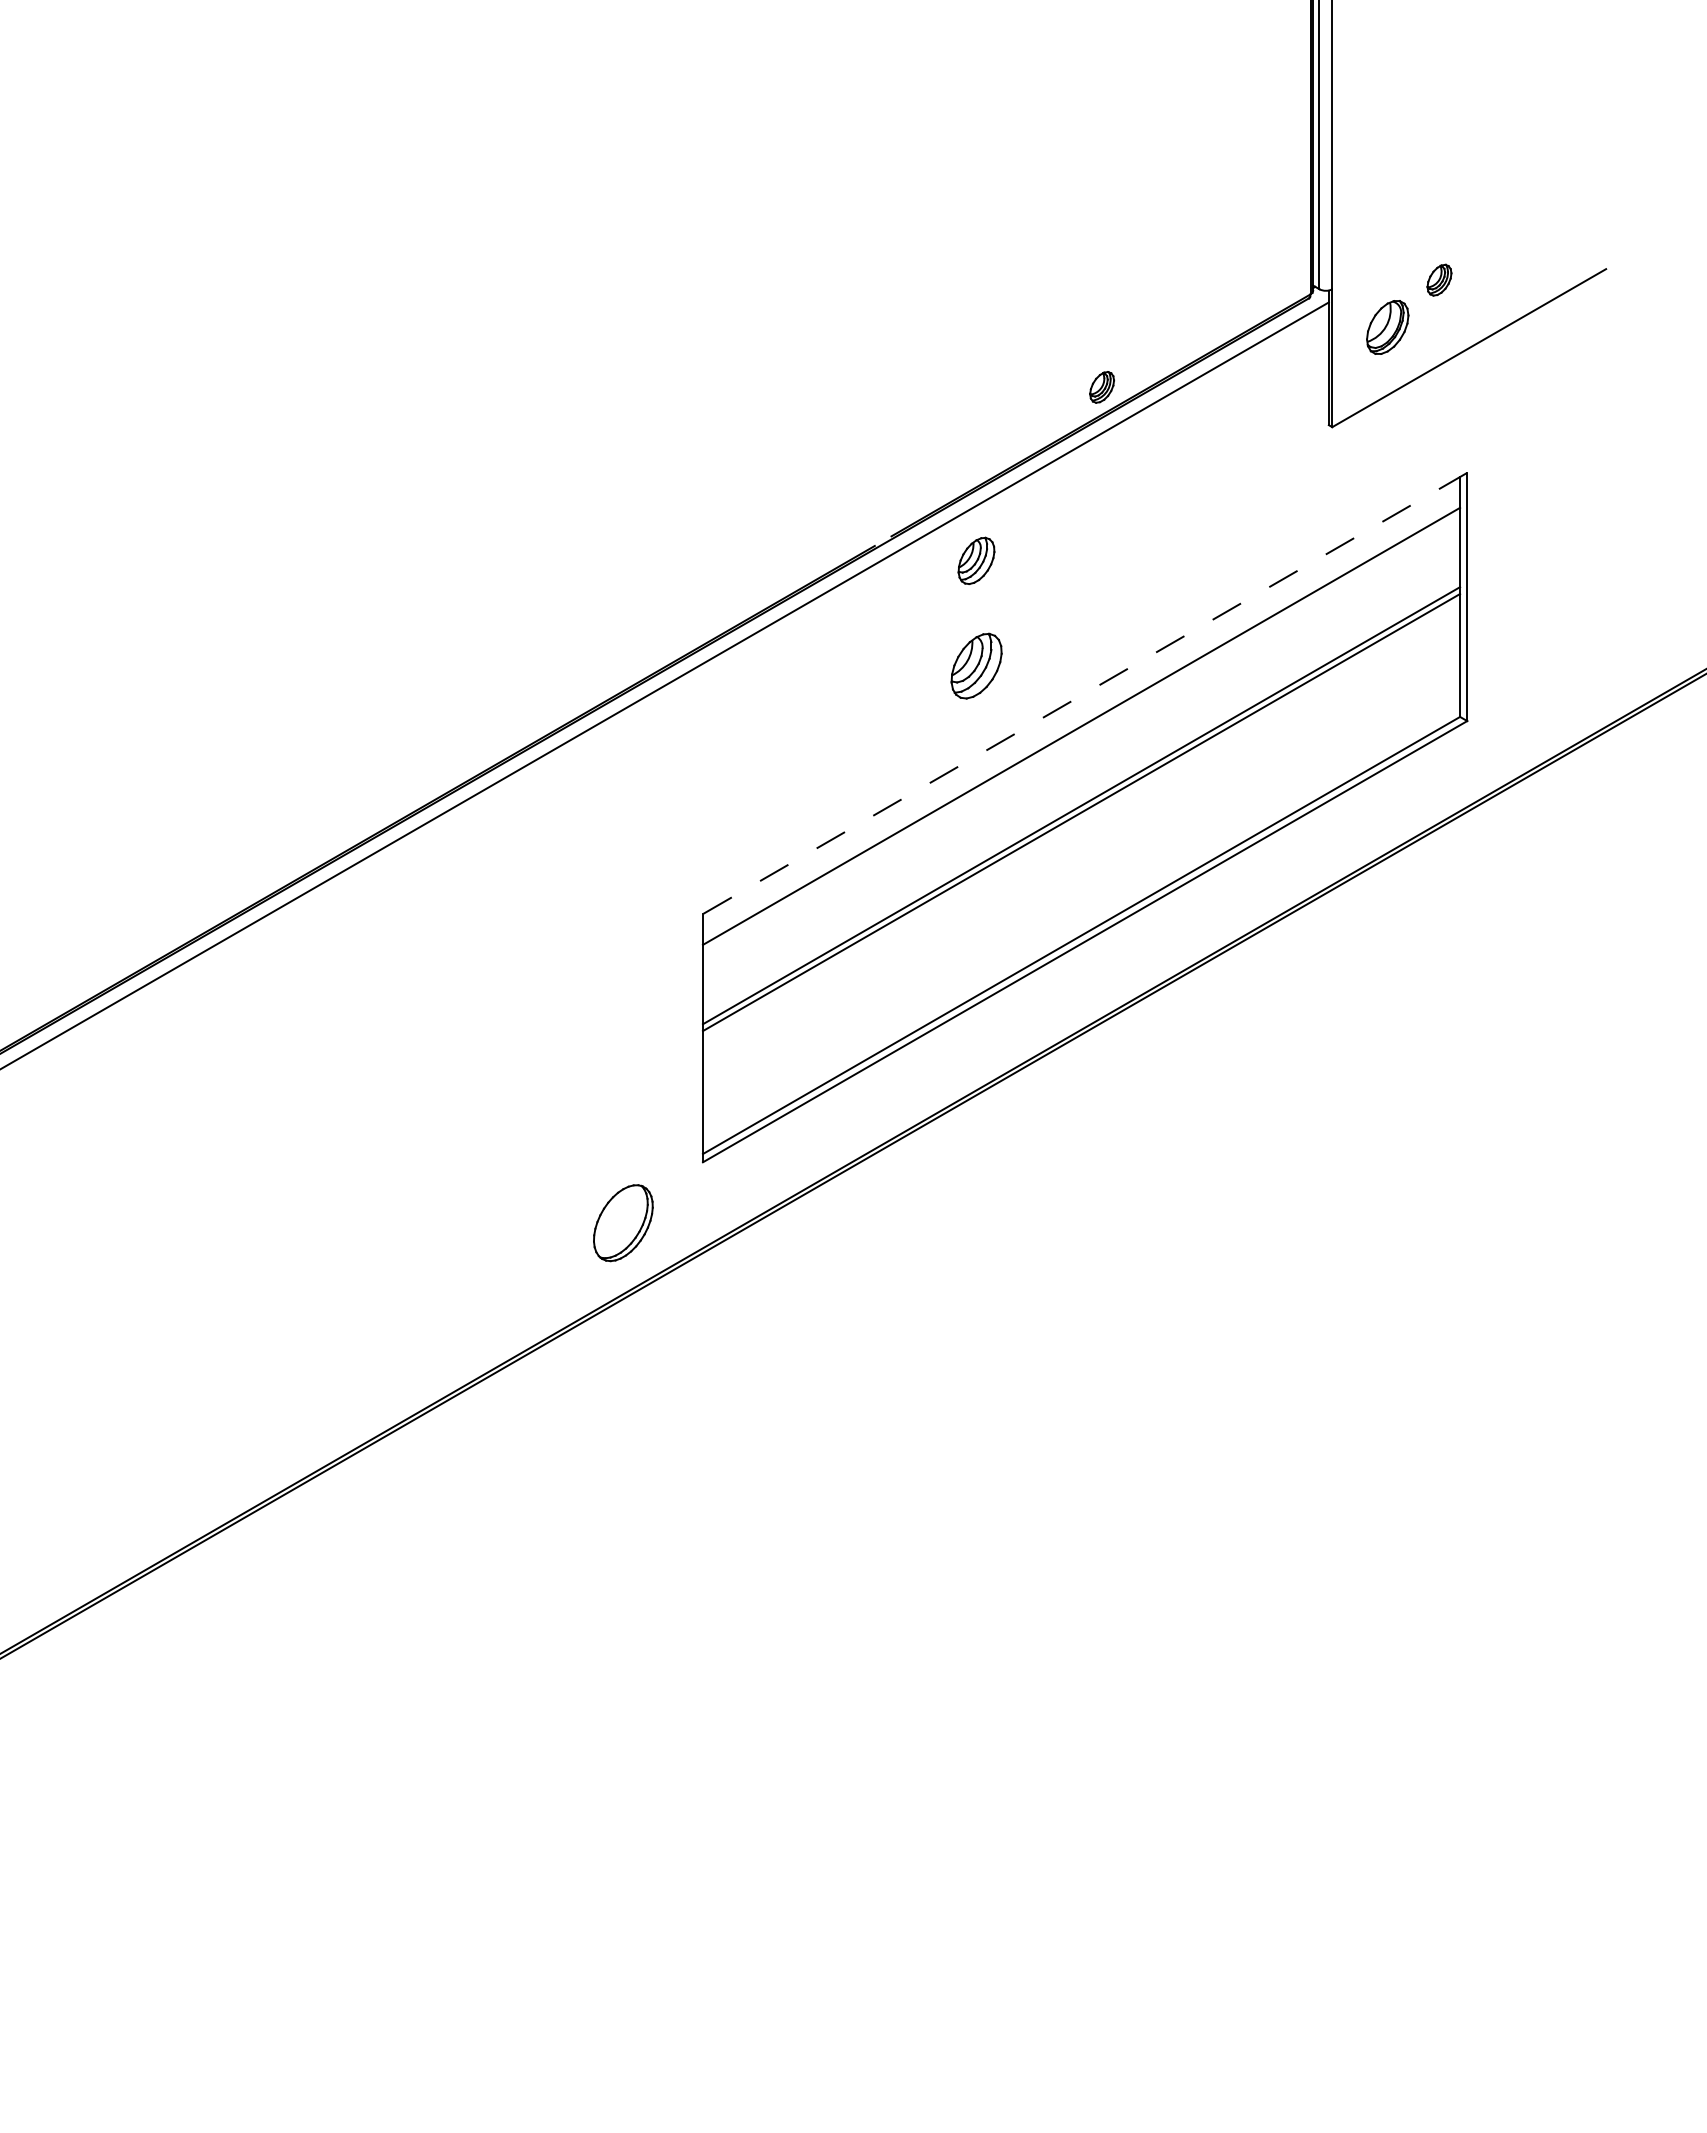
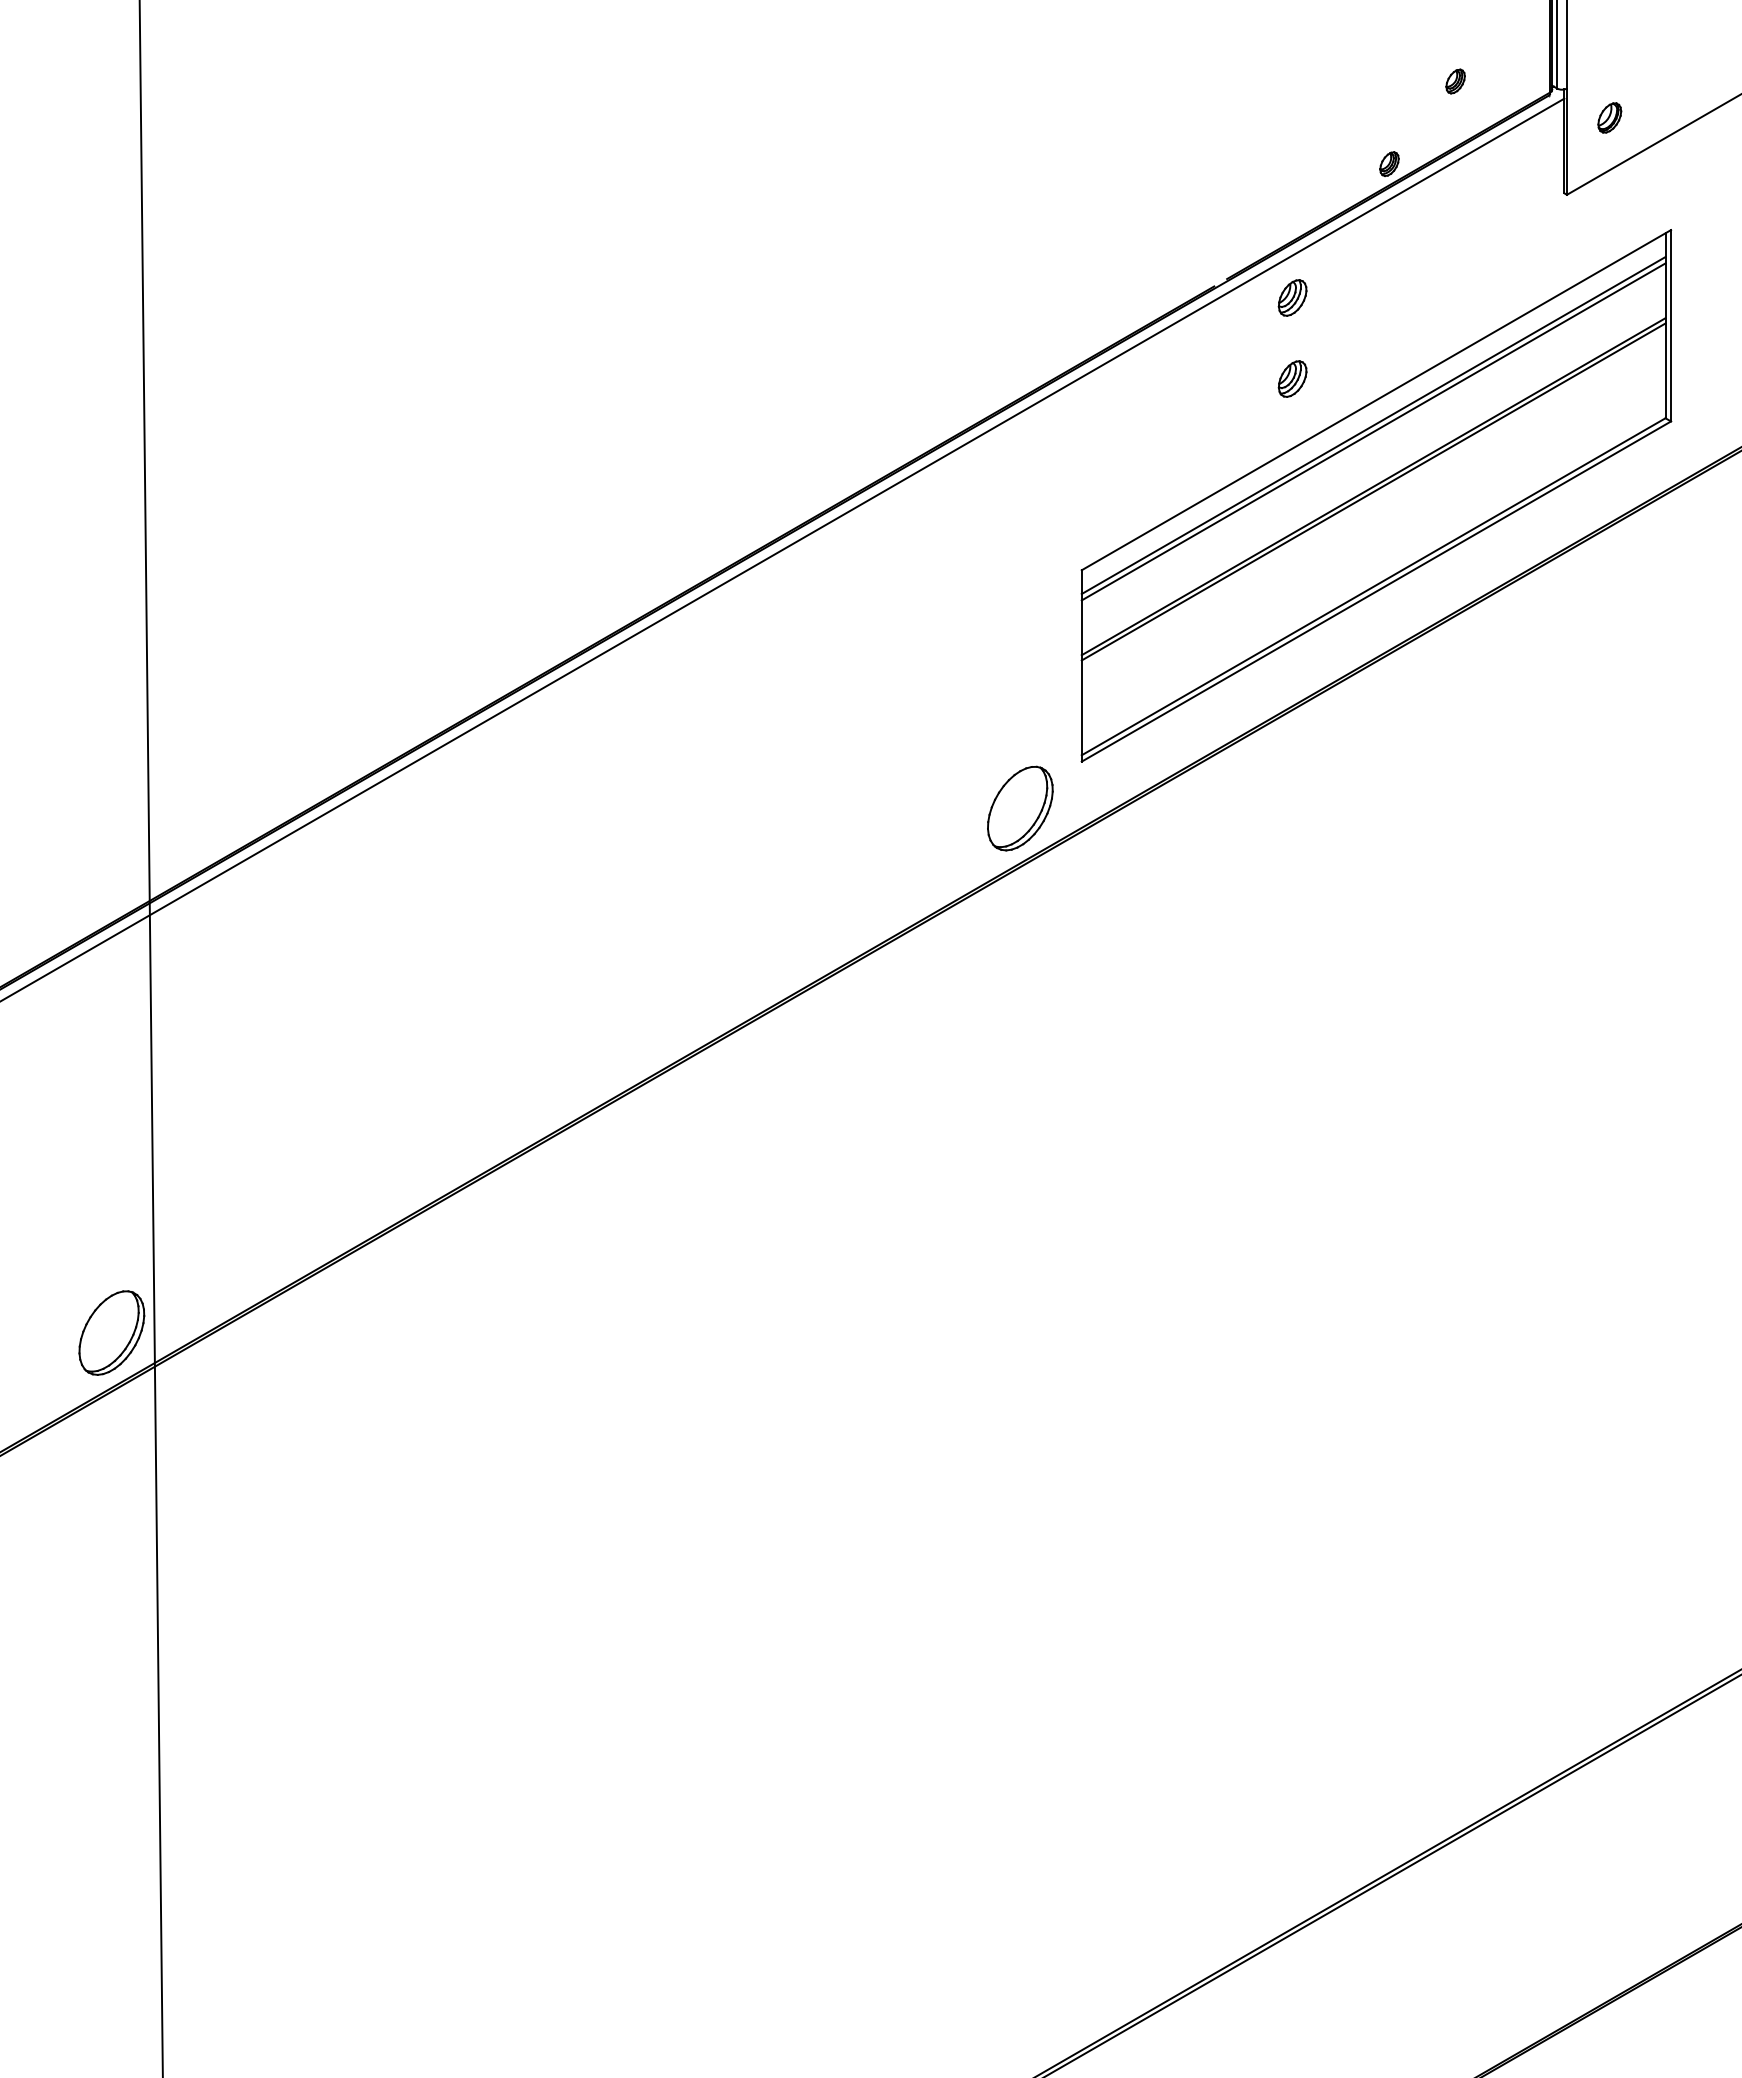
part: (1439, 280) -> (1455, 81), moved
part: (1387, 326) -> (1609, 117), size x0.71
part: (976, 665) -> (1292, 378), size x0.71
line: (1083, 693) -> (1375, 400), dashed -> solid
line: (1081, 734) -> (1373, 431), added
part: (623, 1223) -> (1020, 808), size x1.43

